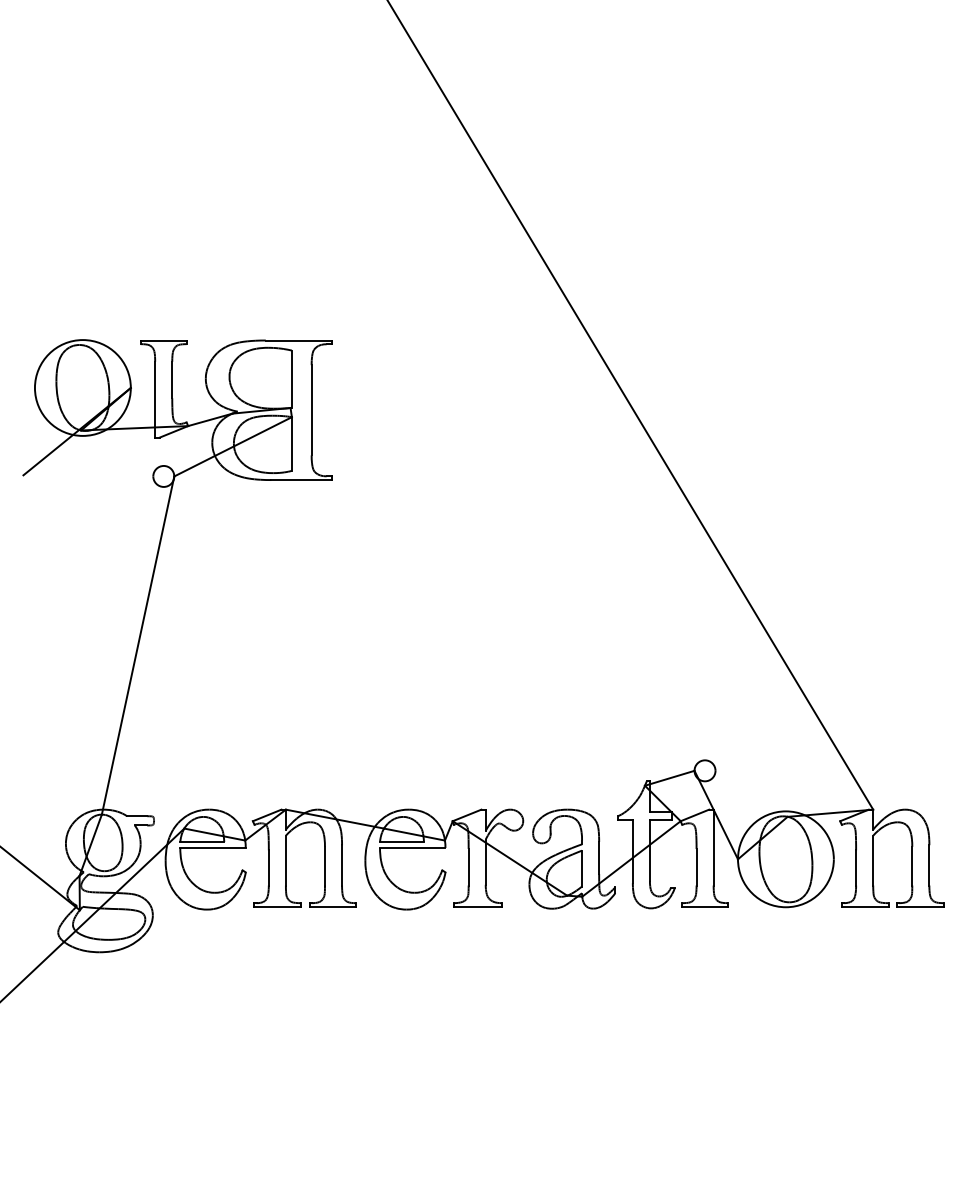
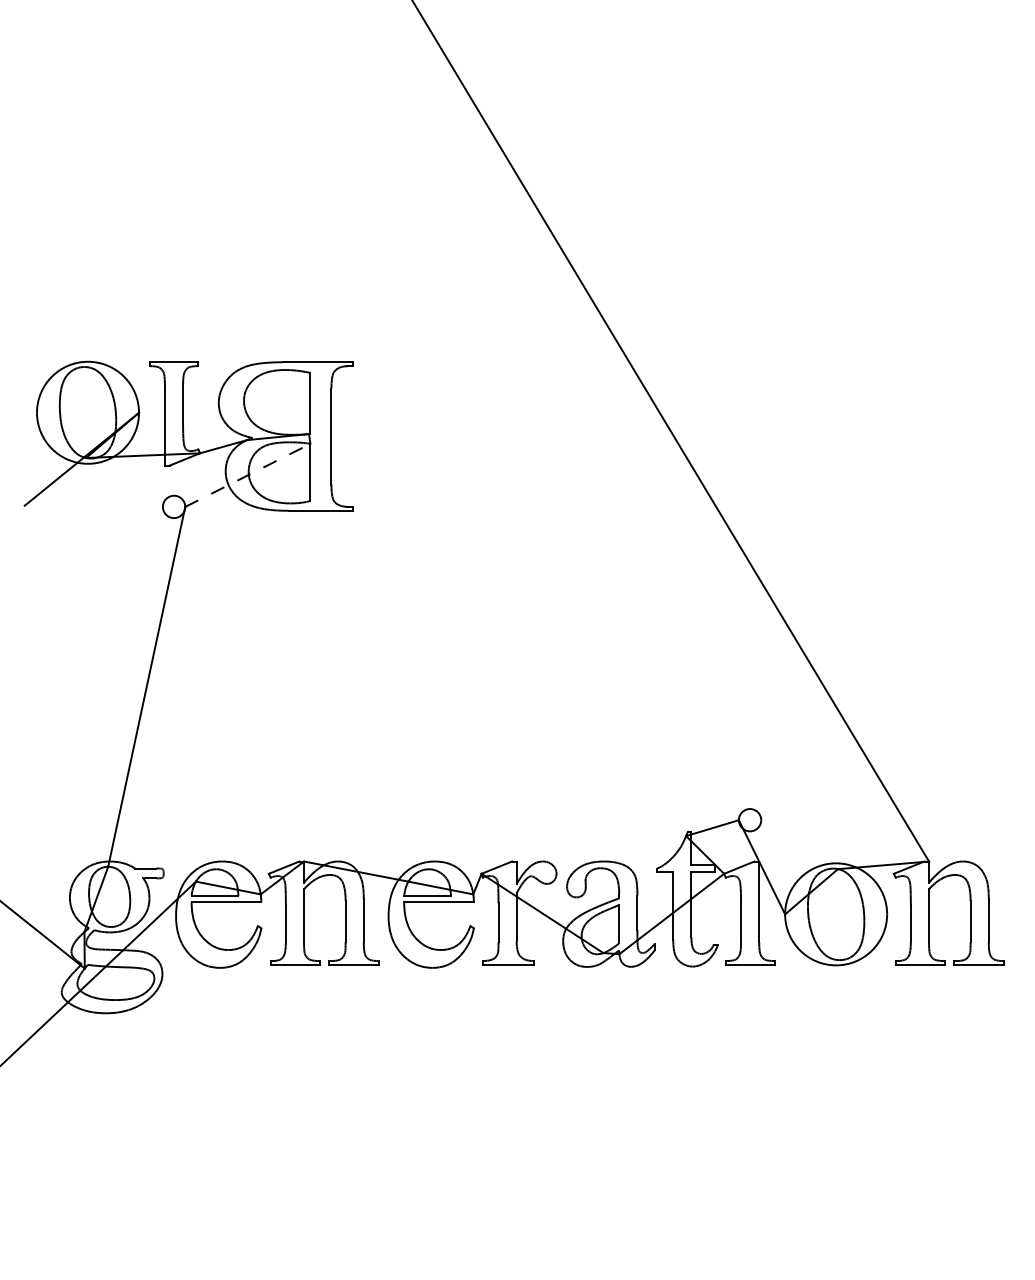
line: (233, 446) -> (248, 475), solid -> dashed

